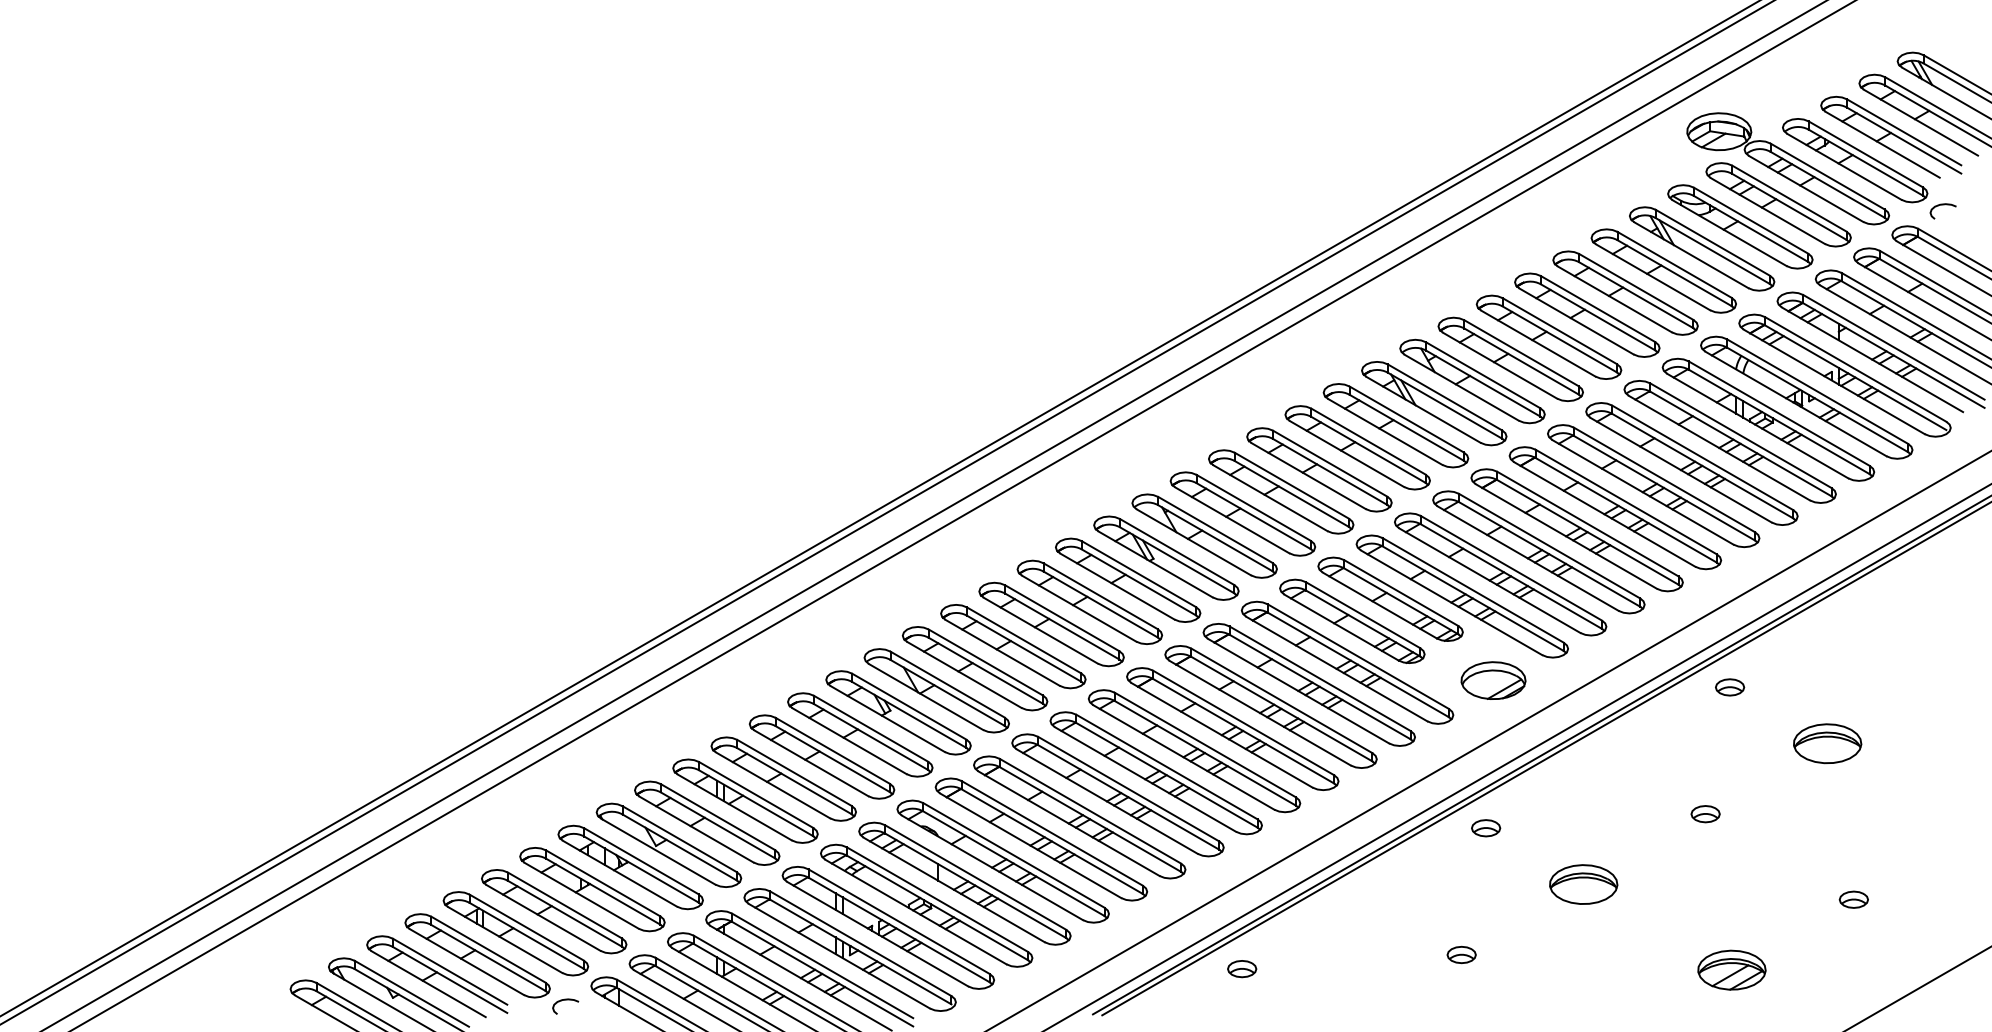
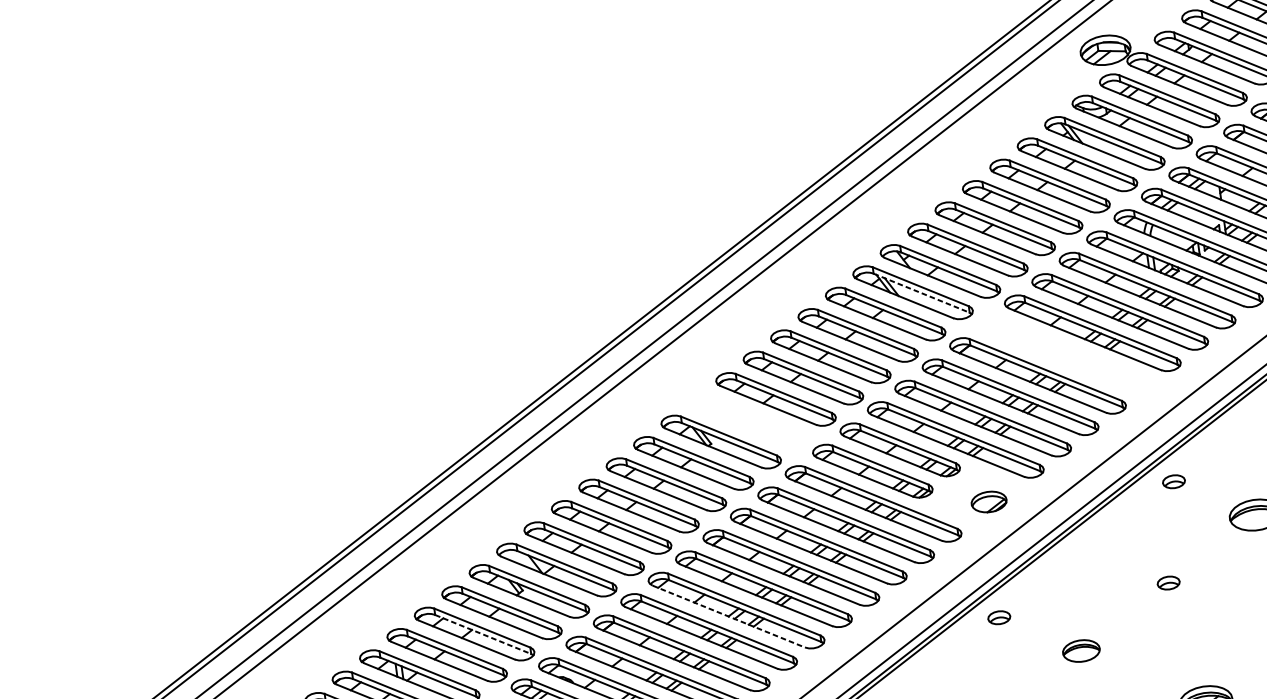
line: (1445, 405) -> (922, 293), solid -> dashed
part: (1615, 508) -> (1065, 354), removed
part: (1204, 535) -> (748, 420), removed
part: (1493, 680) -> (989, 501), size x0.7
line: (832, 759) -> (483, 634), solid -> dashed
line: (1145, 779) -> (728, 616), solid -> dashed
part: (1583, 884) -> (1081, 651), size x0.7

